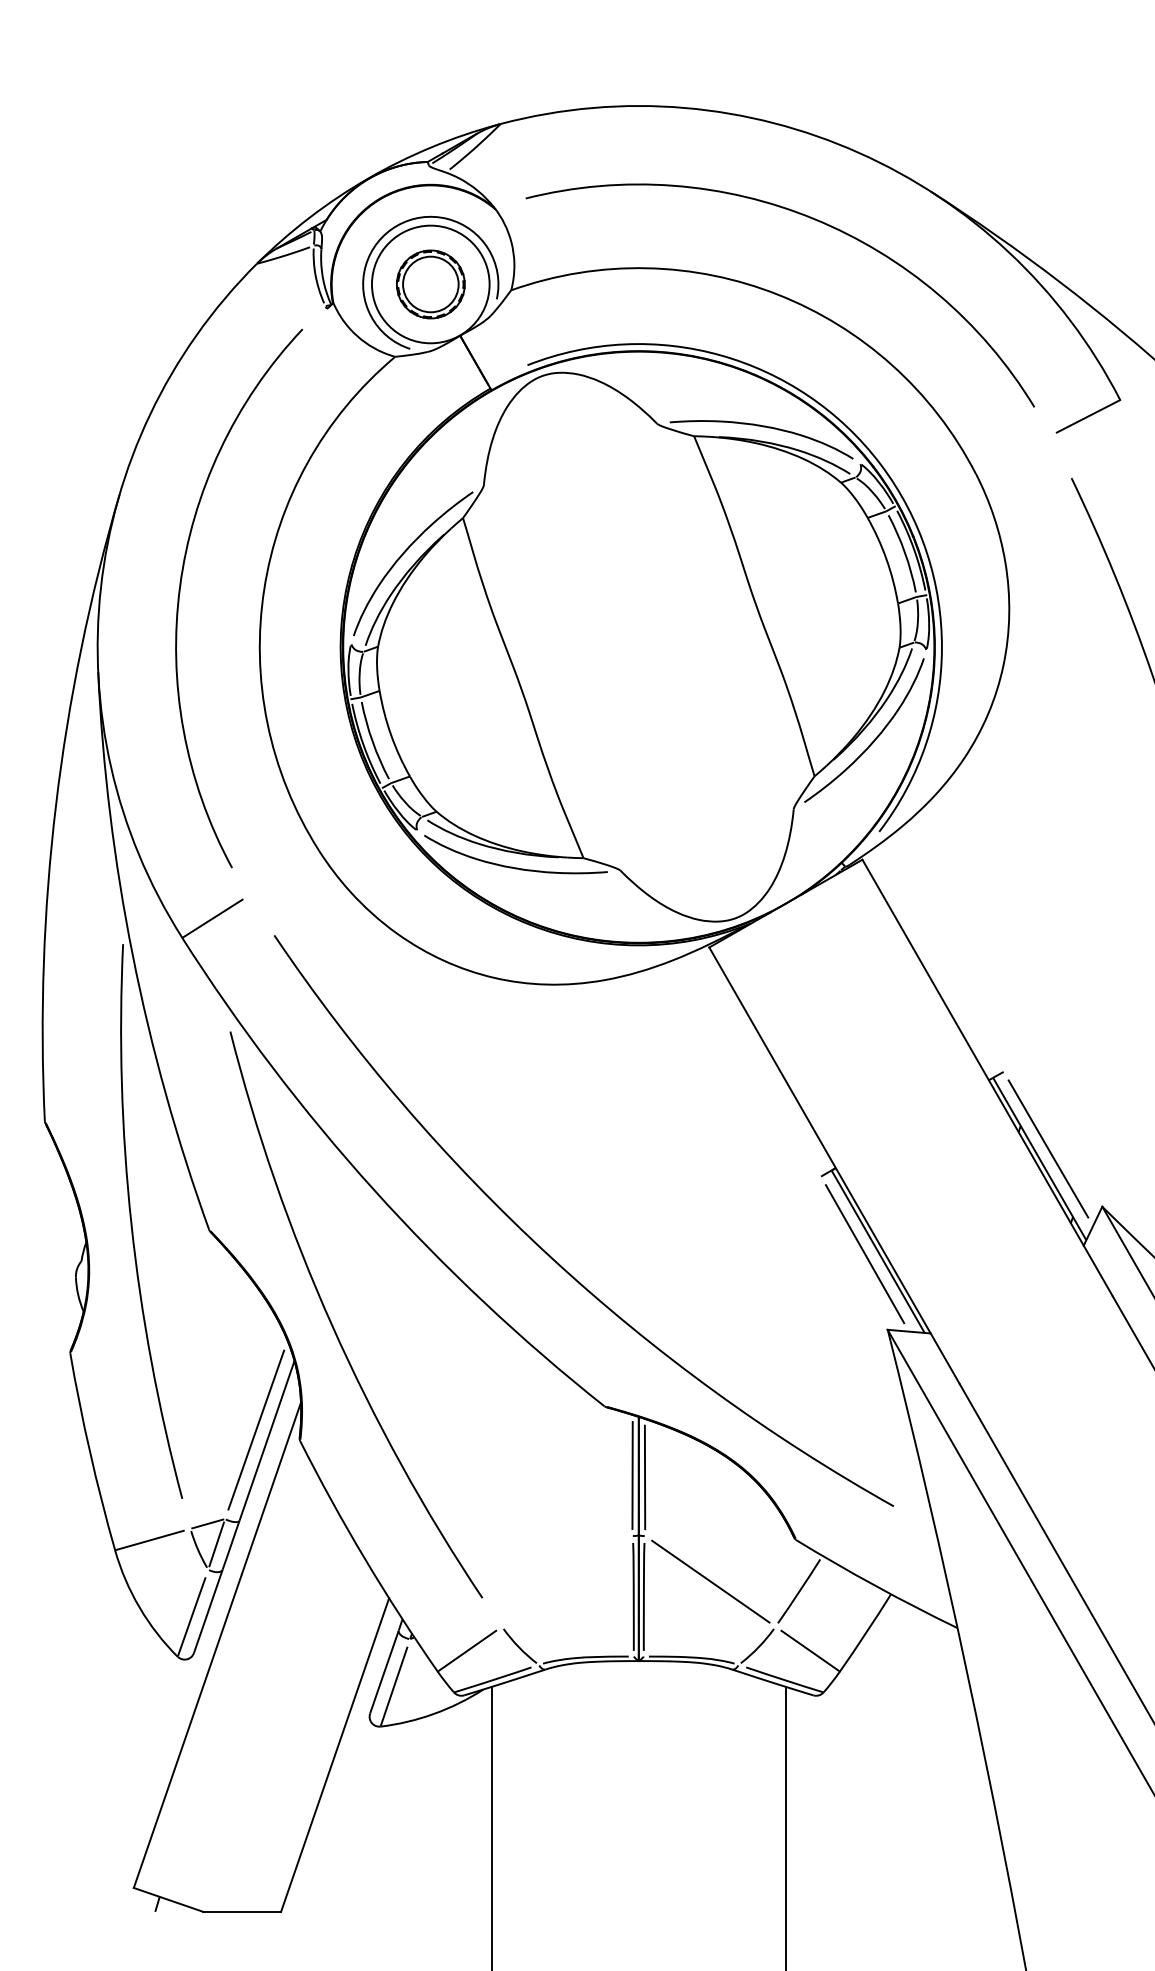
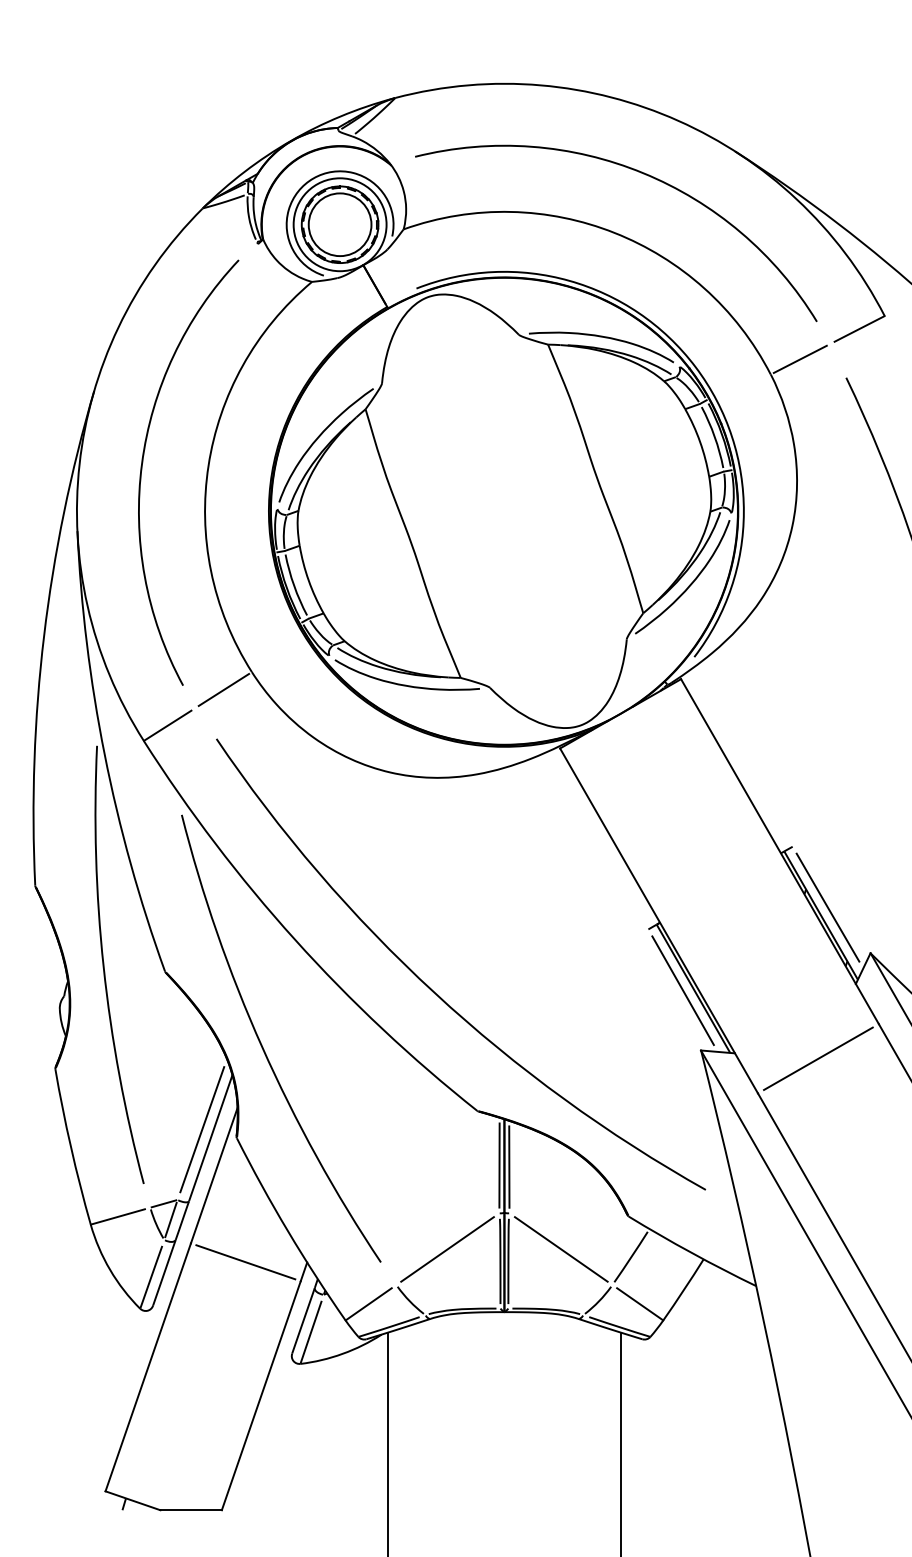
part: (430, 284) -> (339, 224), size x1.43
line: (1012, 454) -> (799, 359), added
line: (283, 873) -> (223, 690), added
line: (1036, 1339) -> (818, 1058), added
line: (566, 1581) -> (447, 1249), added
line: (311, 1597) -> (245, 1261), added

